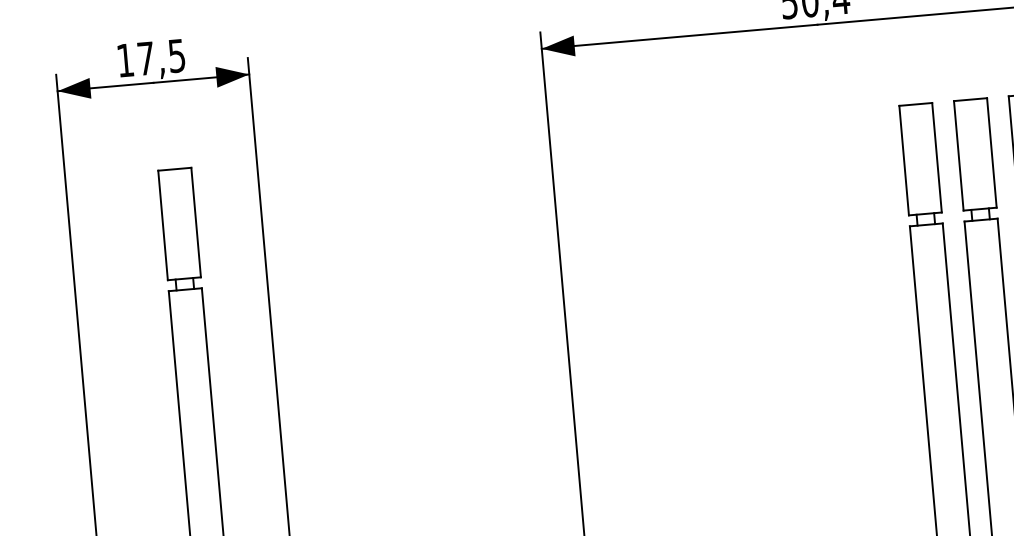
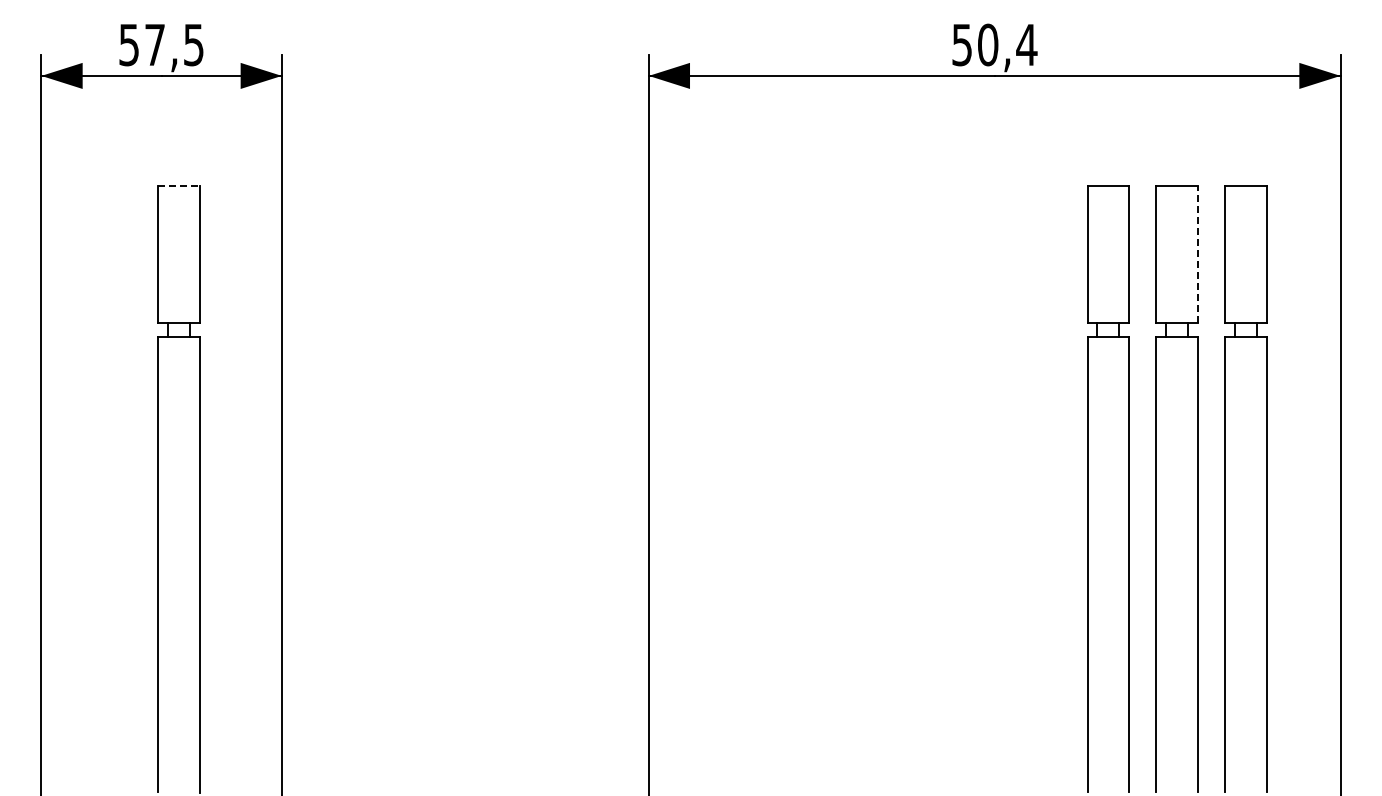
text: (124, 60) -> (128, 45), 17,5 -> 57,5
line: (991, 152) -> (1197, 254), solid -> dashed
line: (174, 169) -> (178, 185), solid -> dashed

